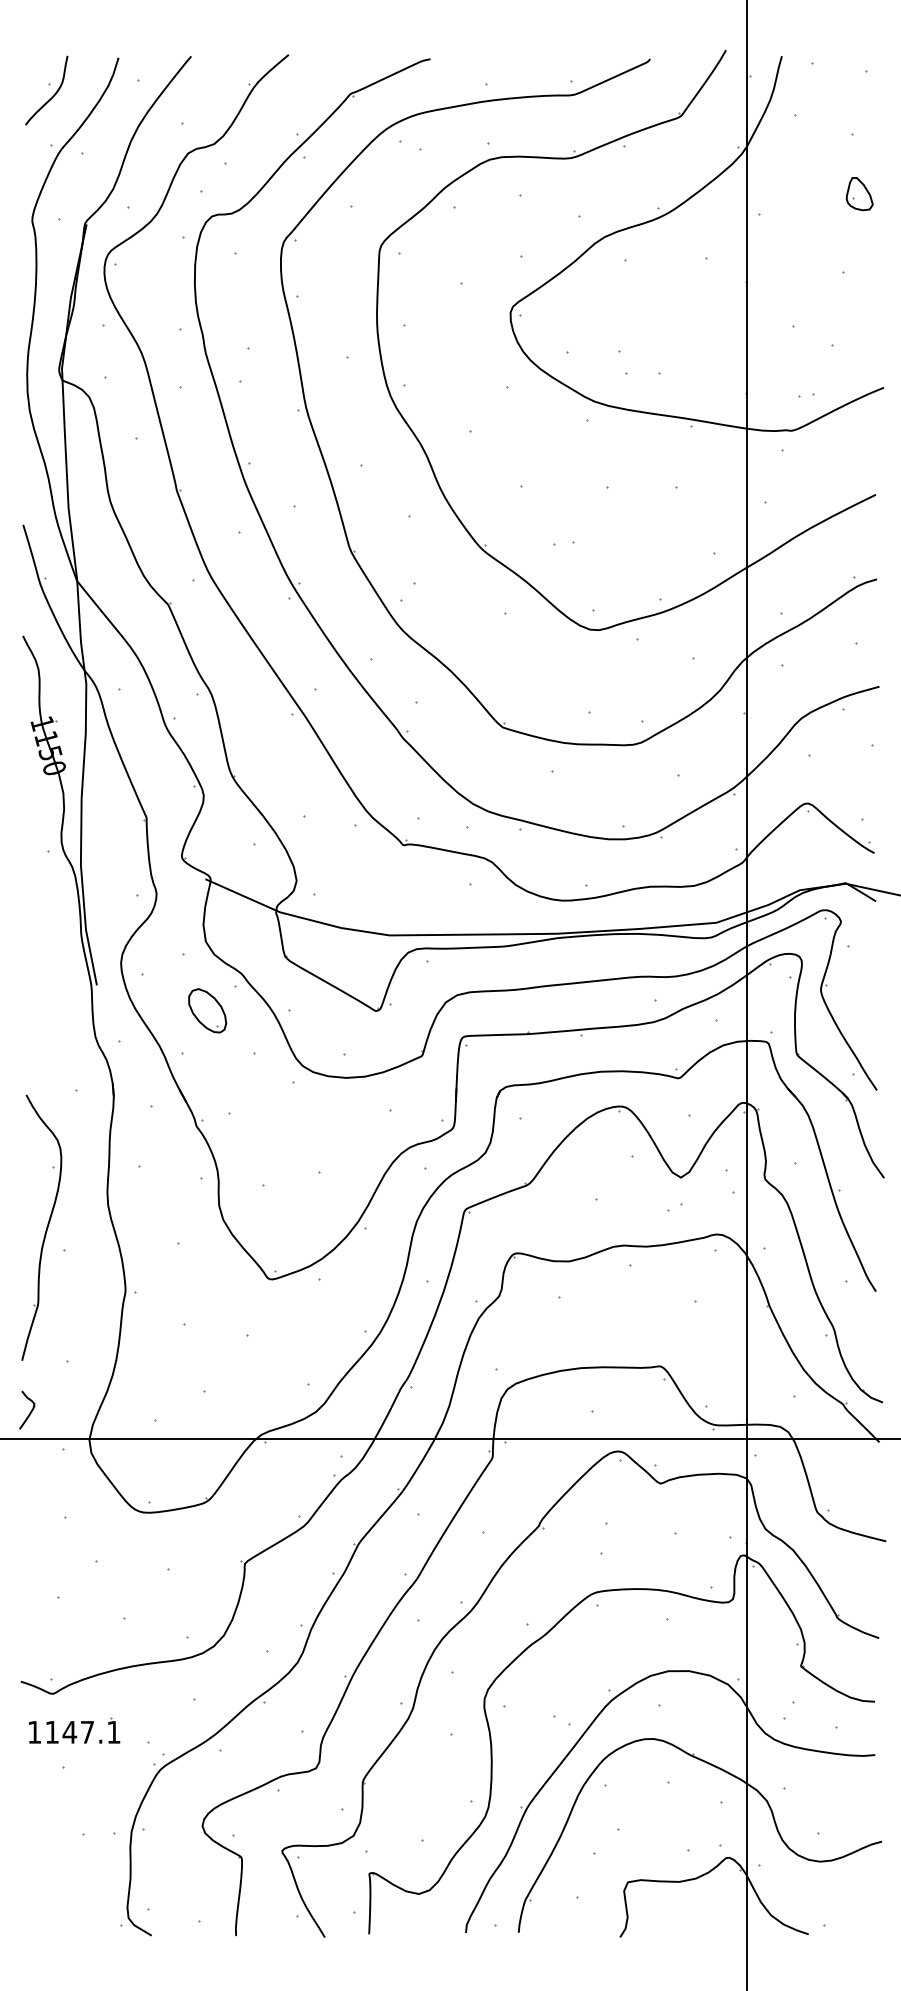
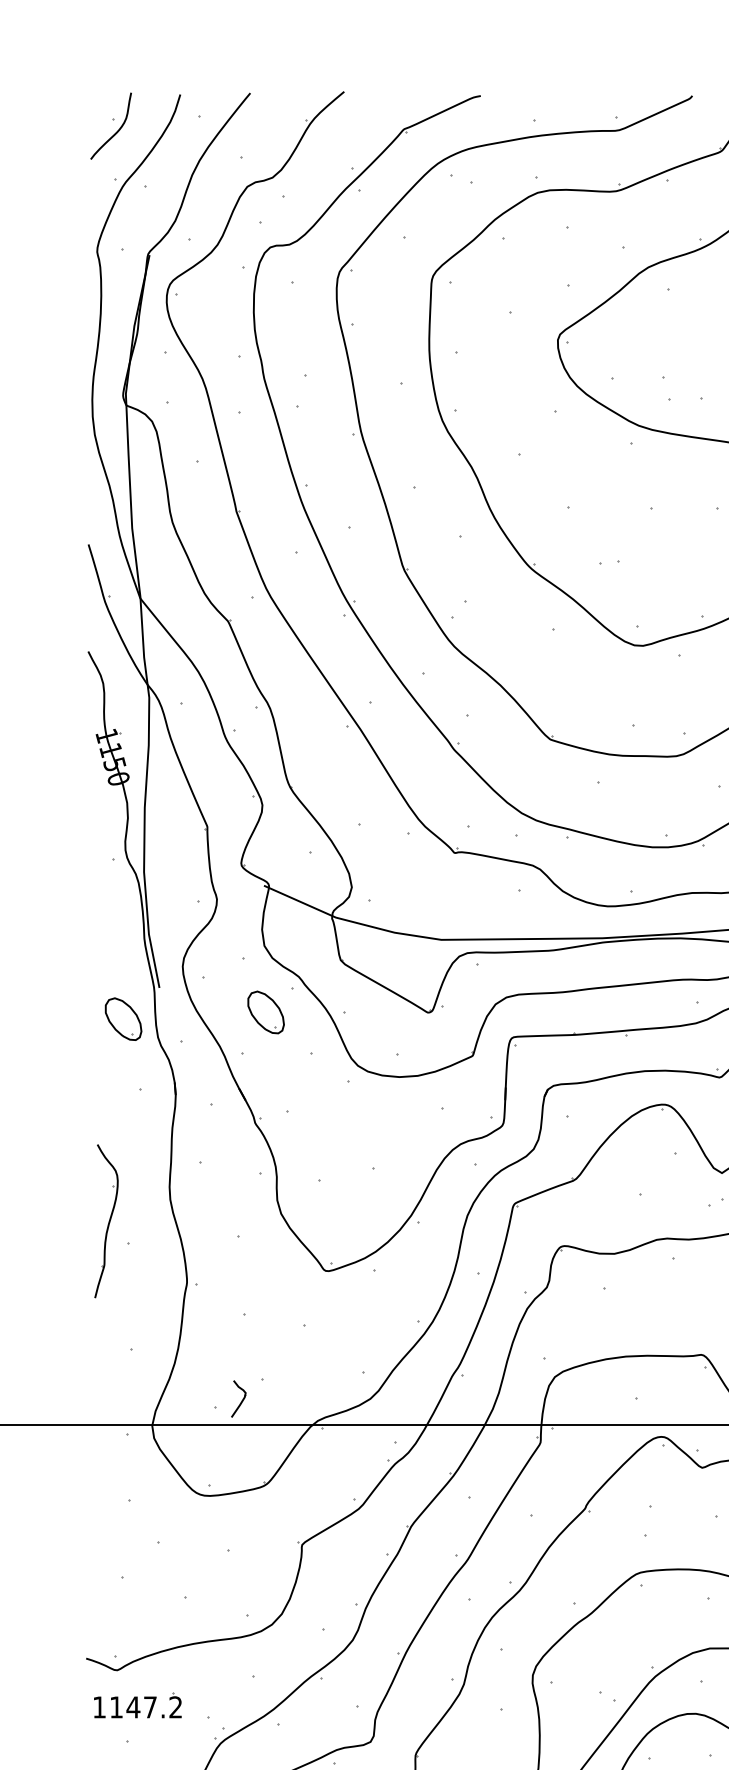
part: (59, 1017) -> (123, 1018), added
part: (41, 1227) -> (106, 1221), size x0.6
part: (27, 1409) -> (239, 1398), moved
text: (113, 1731) -> (175, 1706), 1147.1 -> 1147.2

